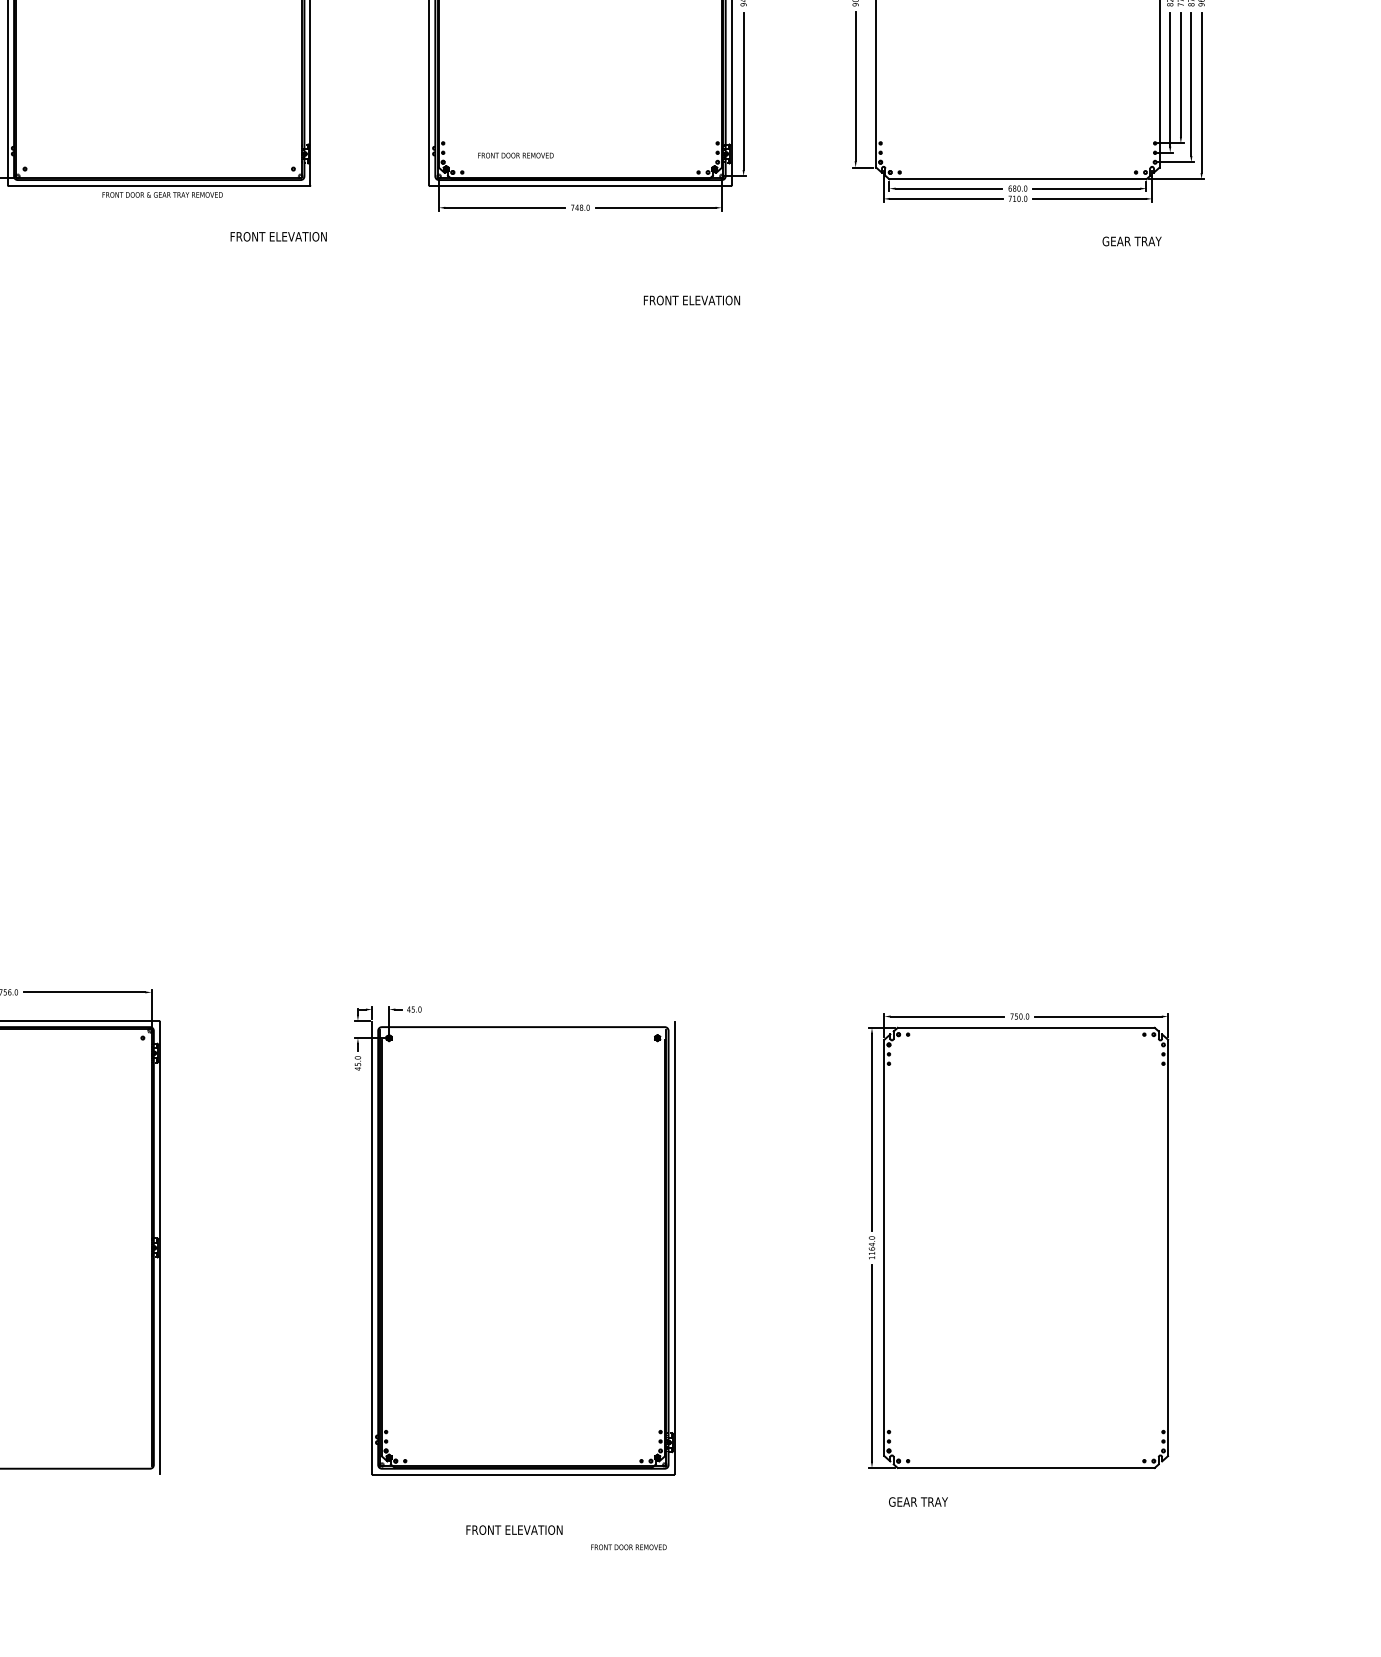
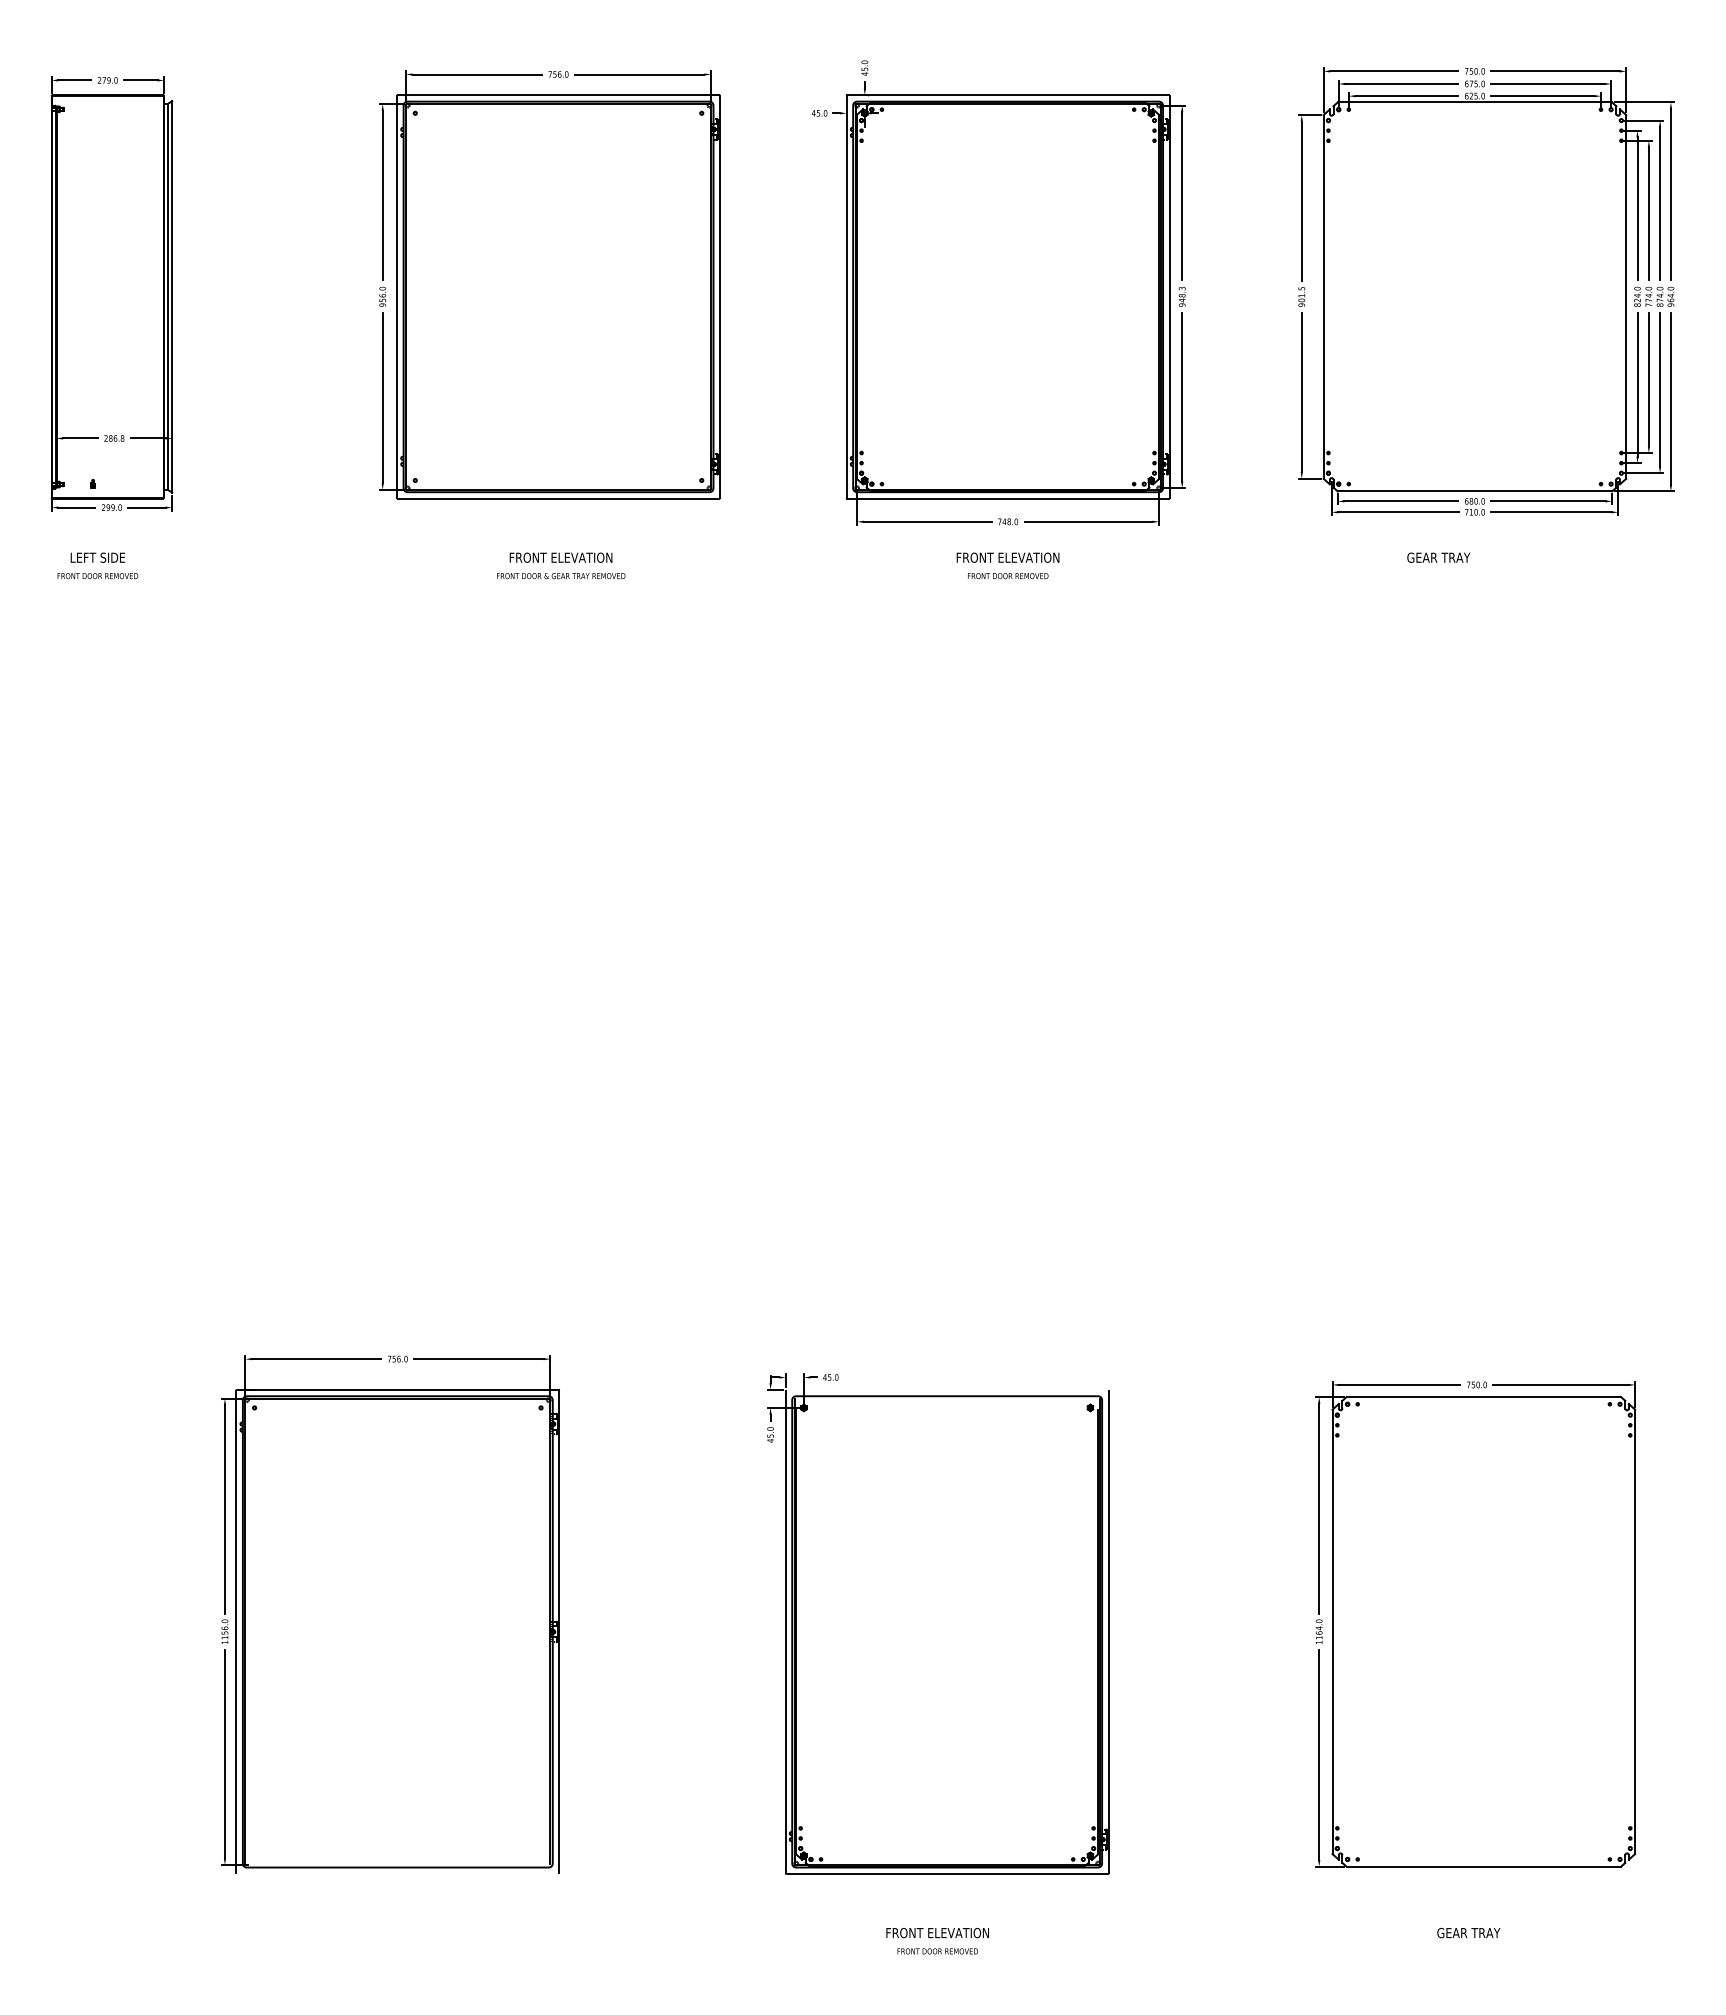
text: (516, 155) -> (1008, 576), moved
text: (162, 195) -> (561, 576), moved
text: (278, 236) -> (560, 557), moved
text: (1131, 241) -> (1438, 557), moved
text: (691, 300) -> (1007, 557), moved
text: (918, 1501) -> (1468, 1932), moved
text: (628, 1547) -> (937, 1951), moved

